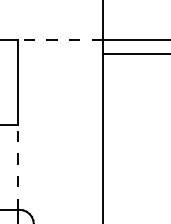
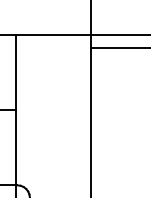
line: (59, 40) -> (52, 35), dashed -> solid
line: (17, 166) -> (15, 147), dashed -> solid

